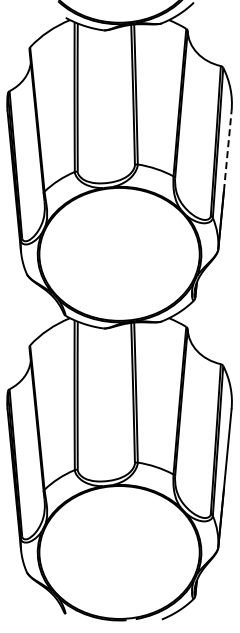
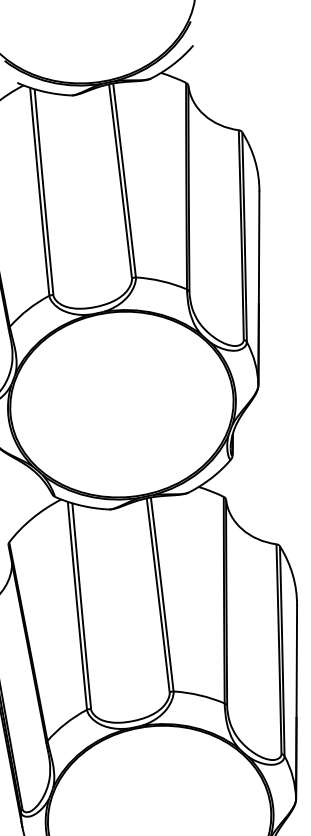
line: (227, 150) -> (258, 246), dashed -> solid

